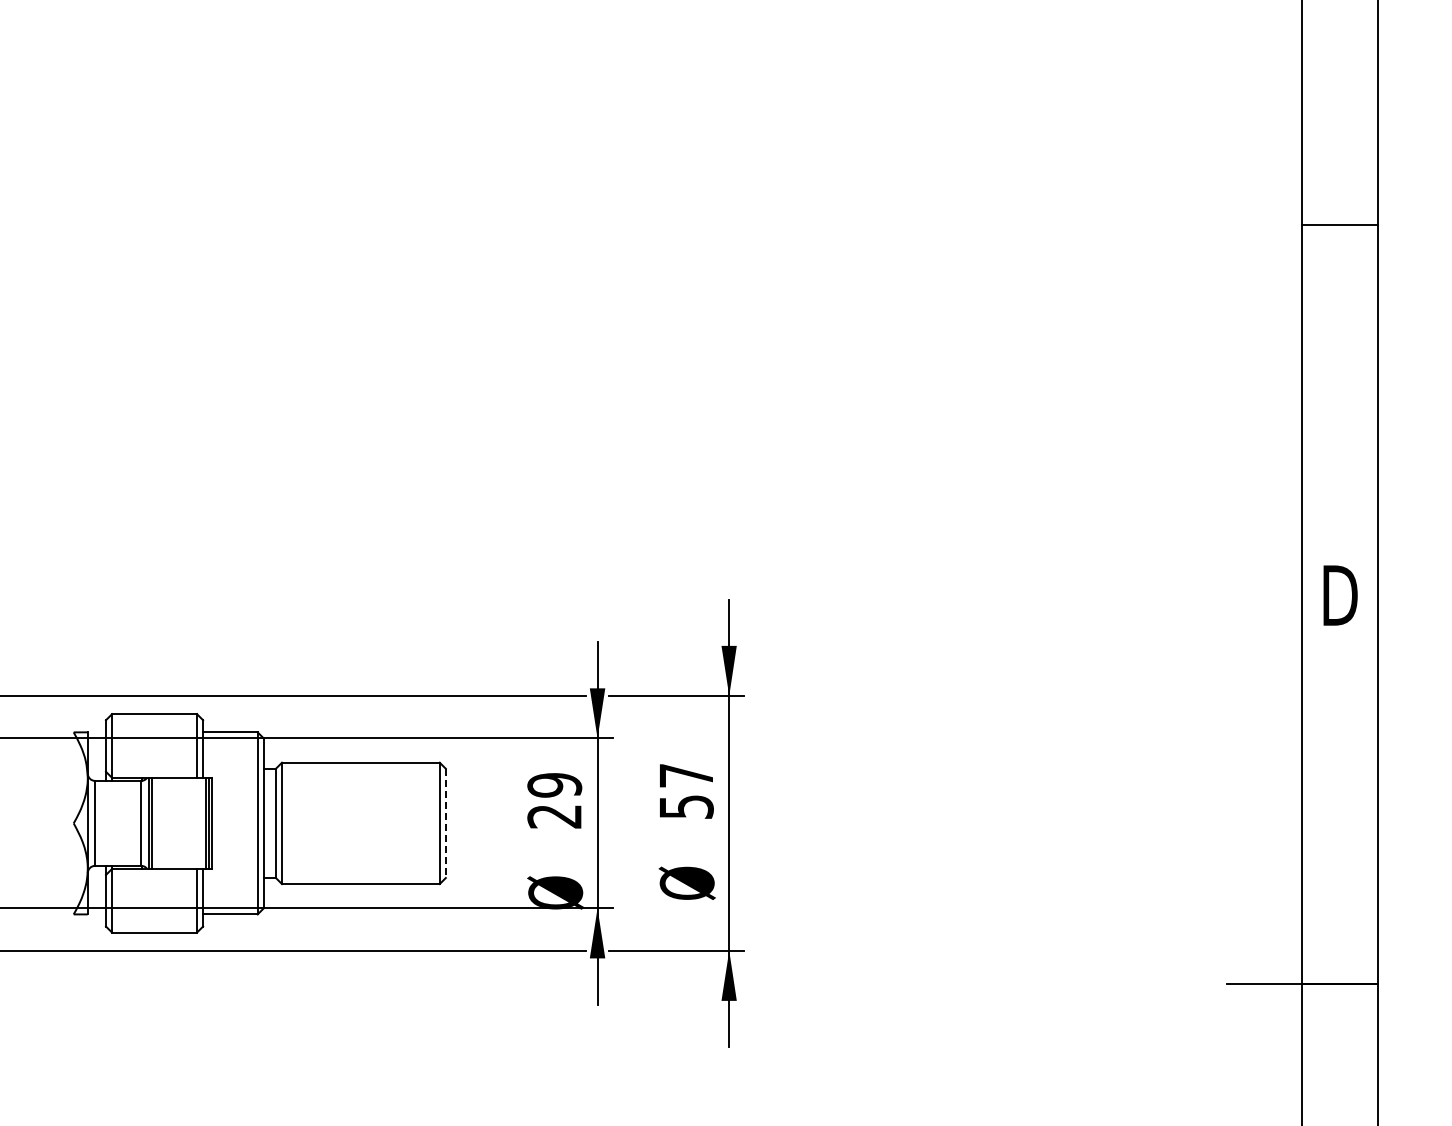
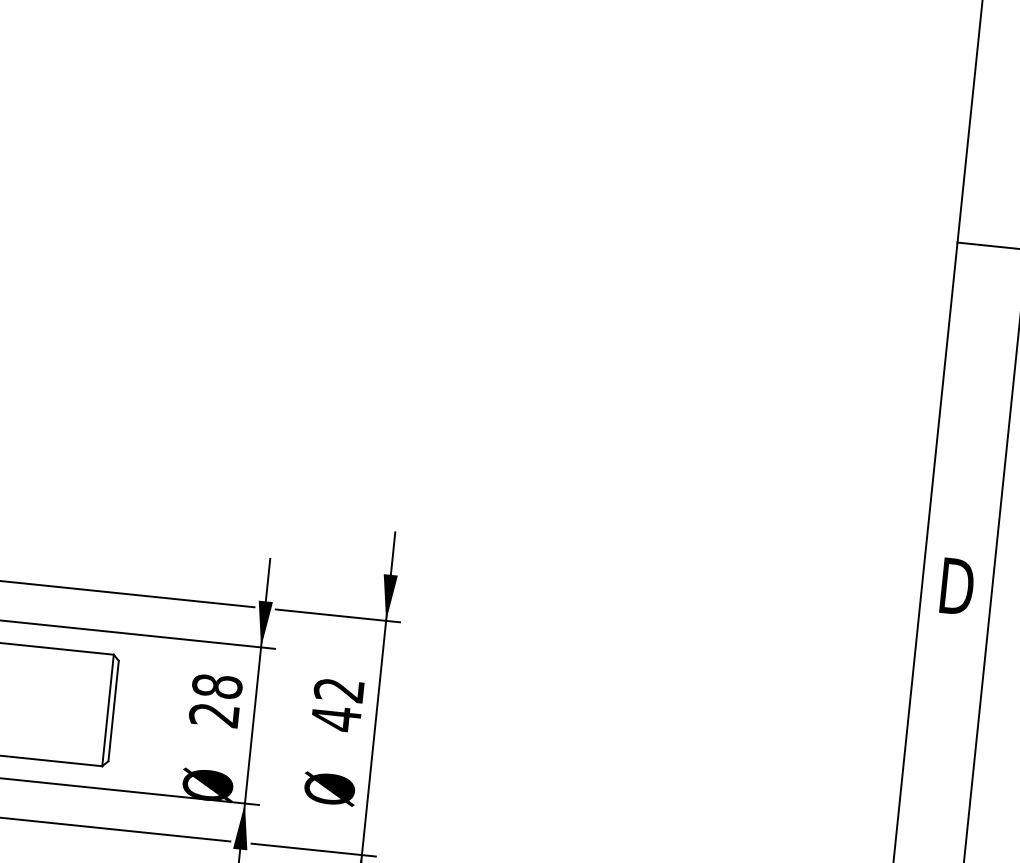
text: (554, 785) -> (217, 686), 29 -> 28
text: (686, 792) -> (337, 705), 57 -> 42
line: (445, 823) -> (113, 711), dashed -> solid

